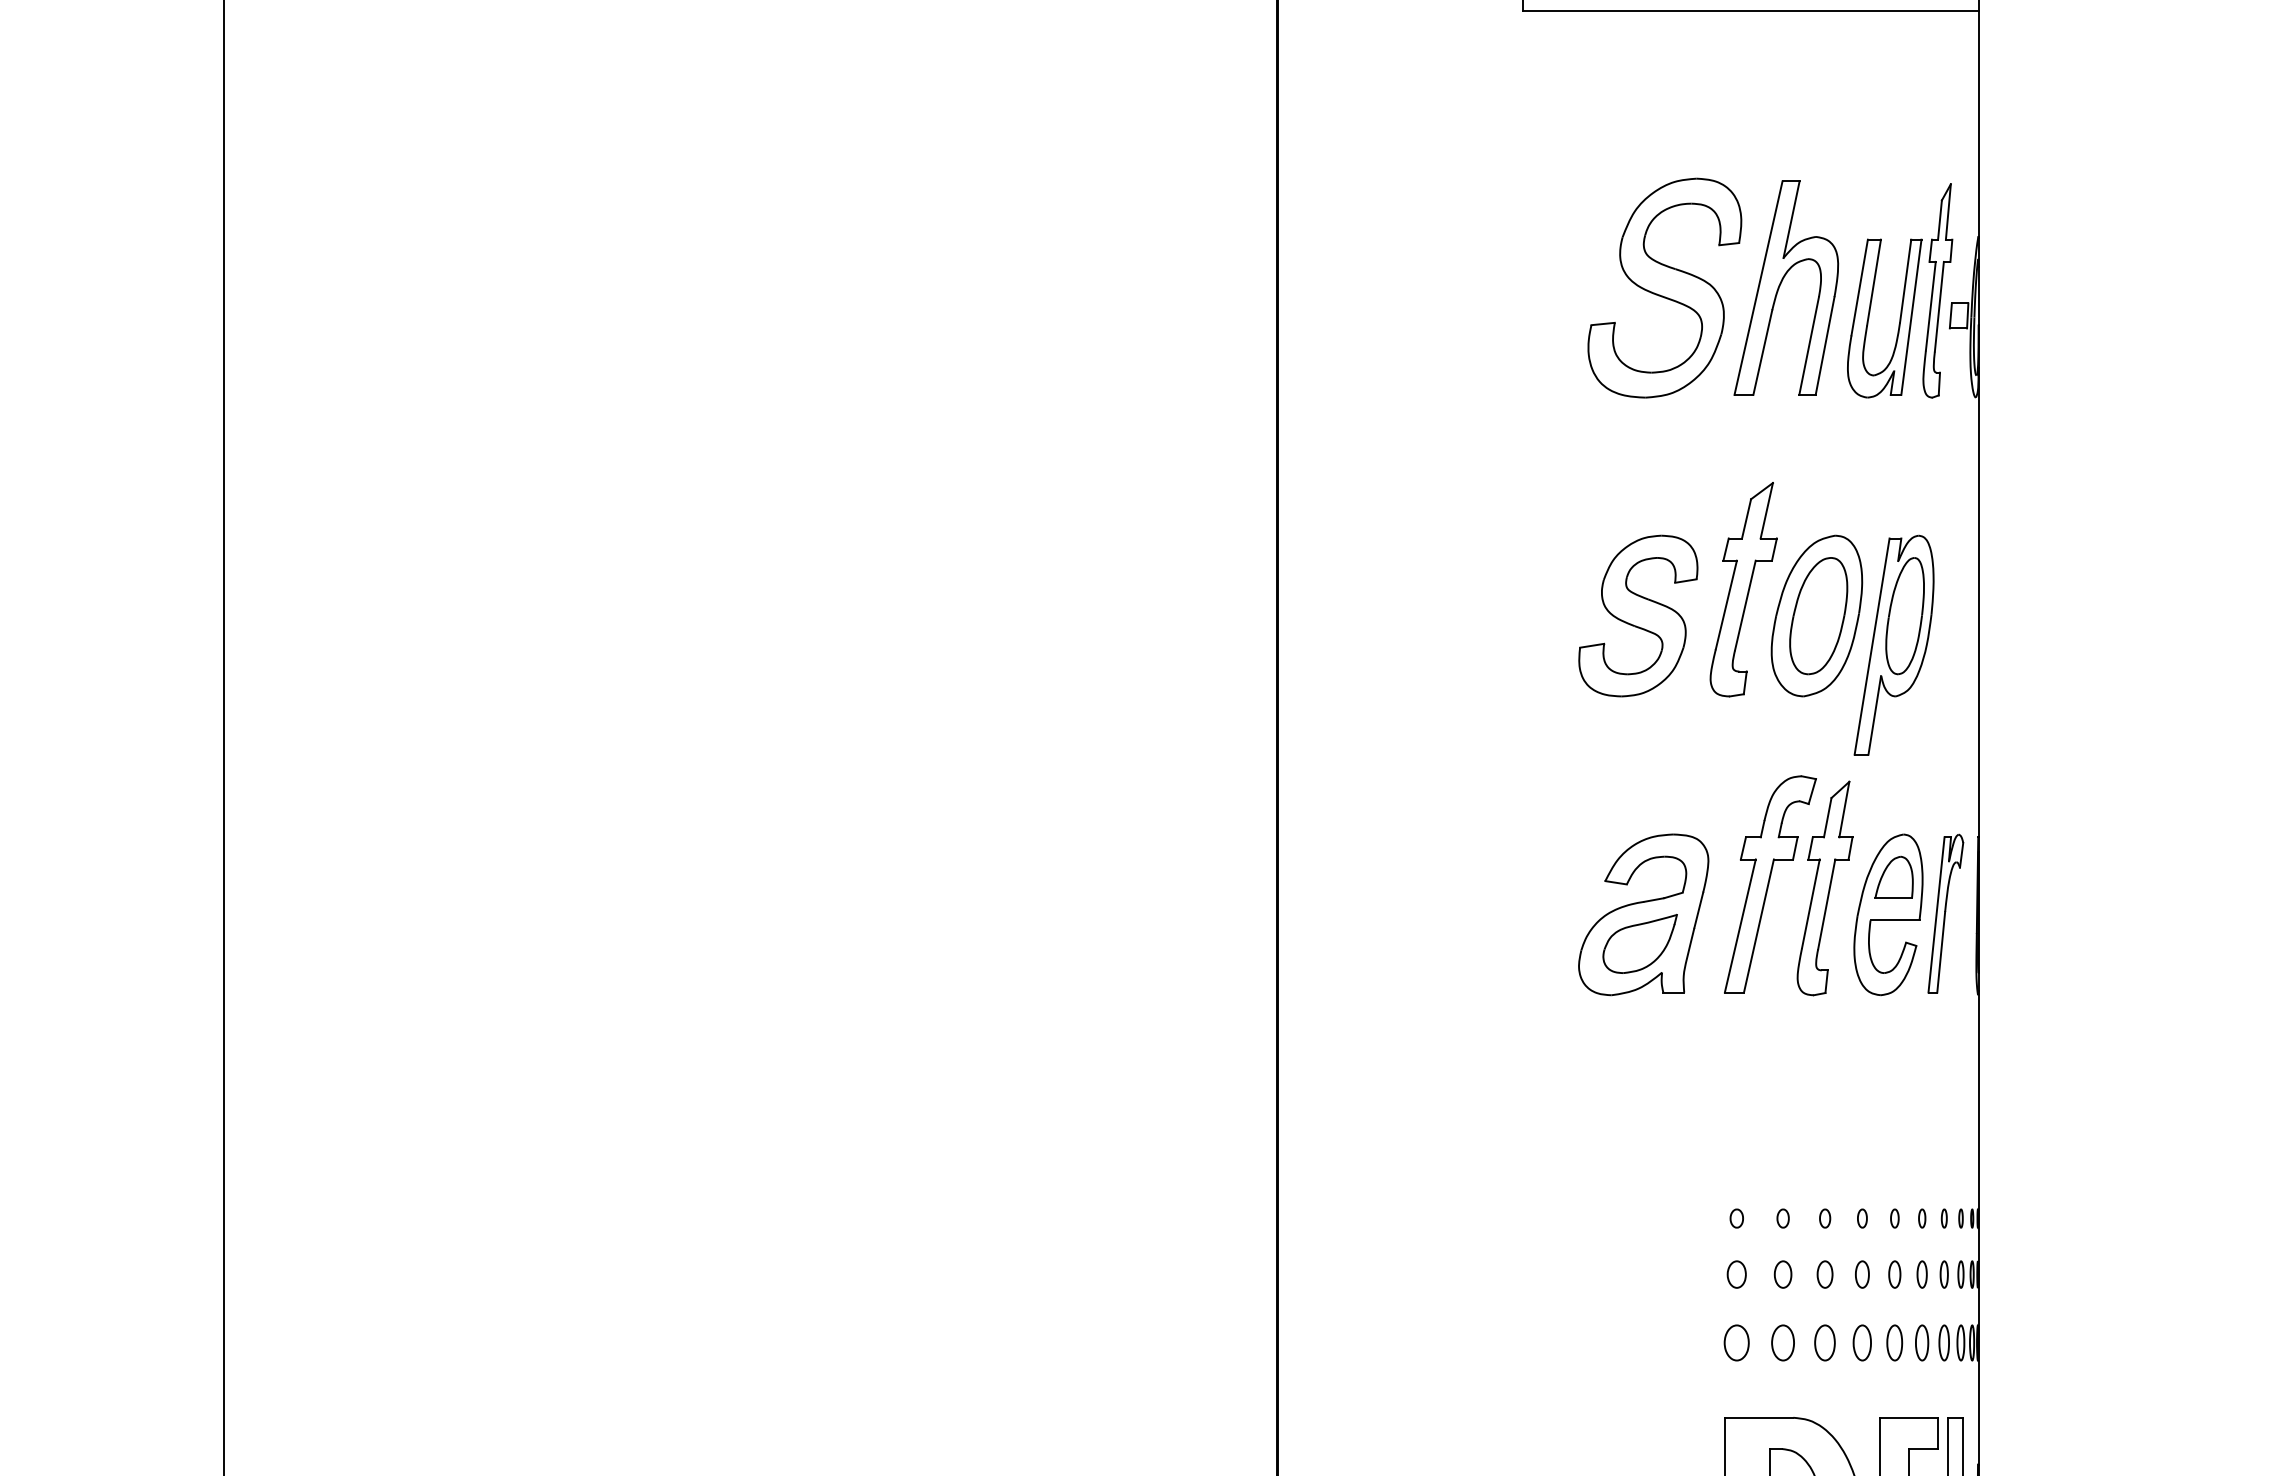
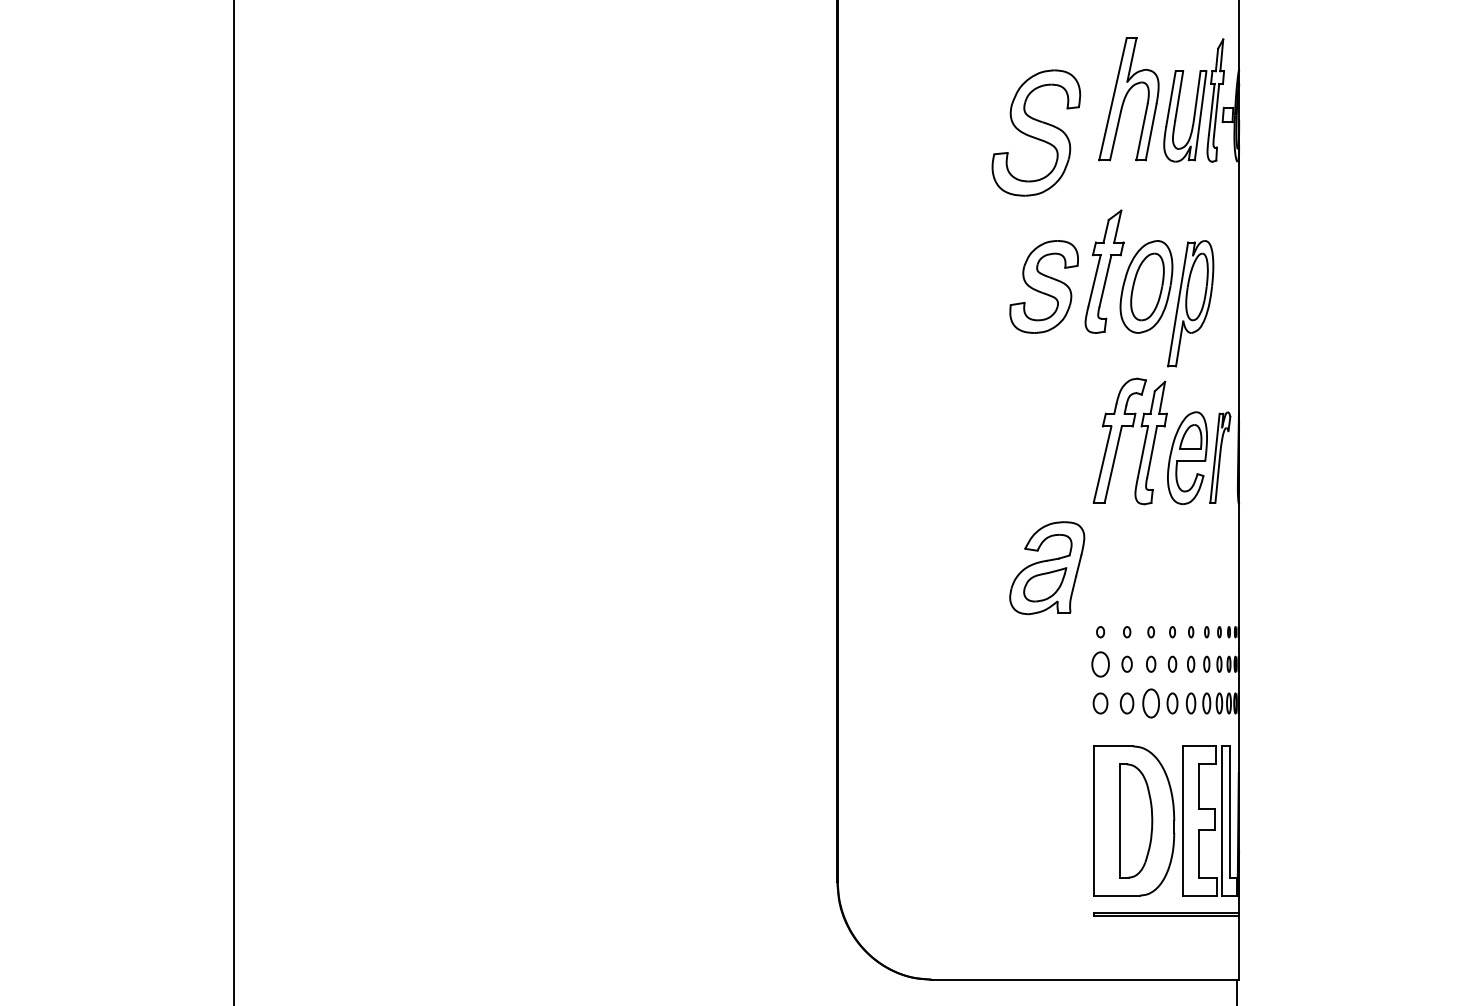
part: (1665, 287) -> (1036, 132), moved
part: (1644, 915) -> (1047, 568), moved
part: (1736, 1273) -> (1100, 663), size x1.6
part: (1823, 1342) -> (1150, 703), size x1.4

